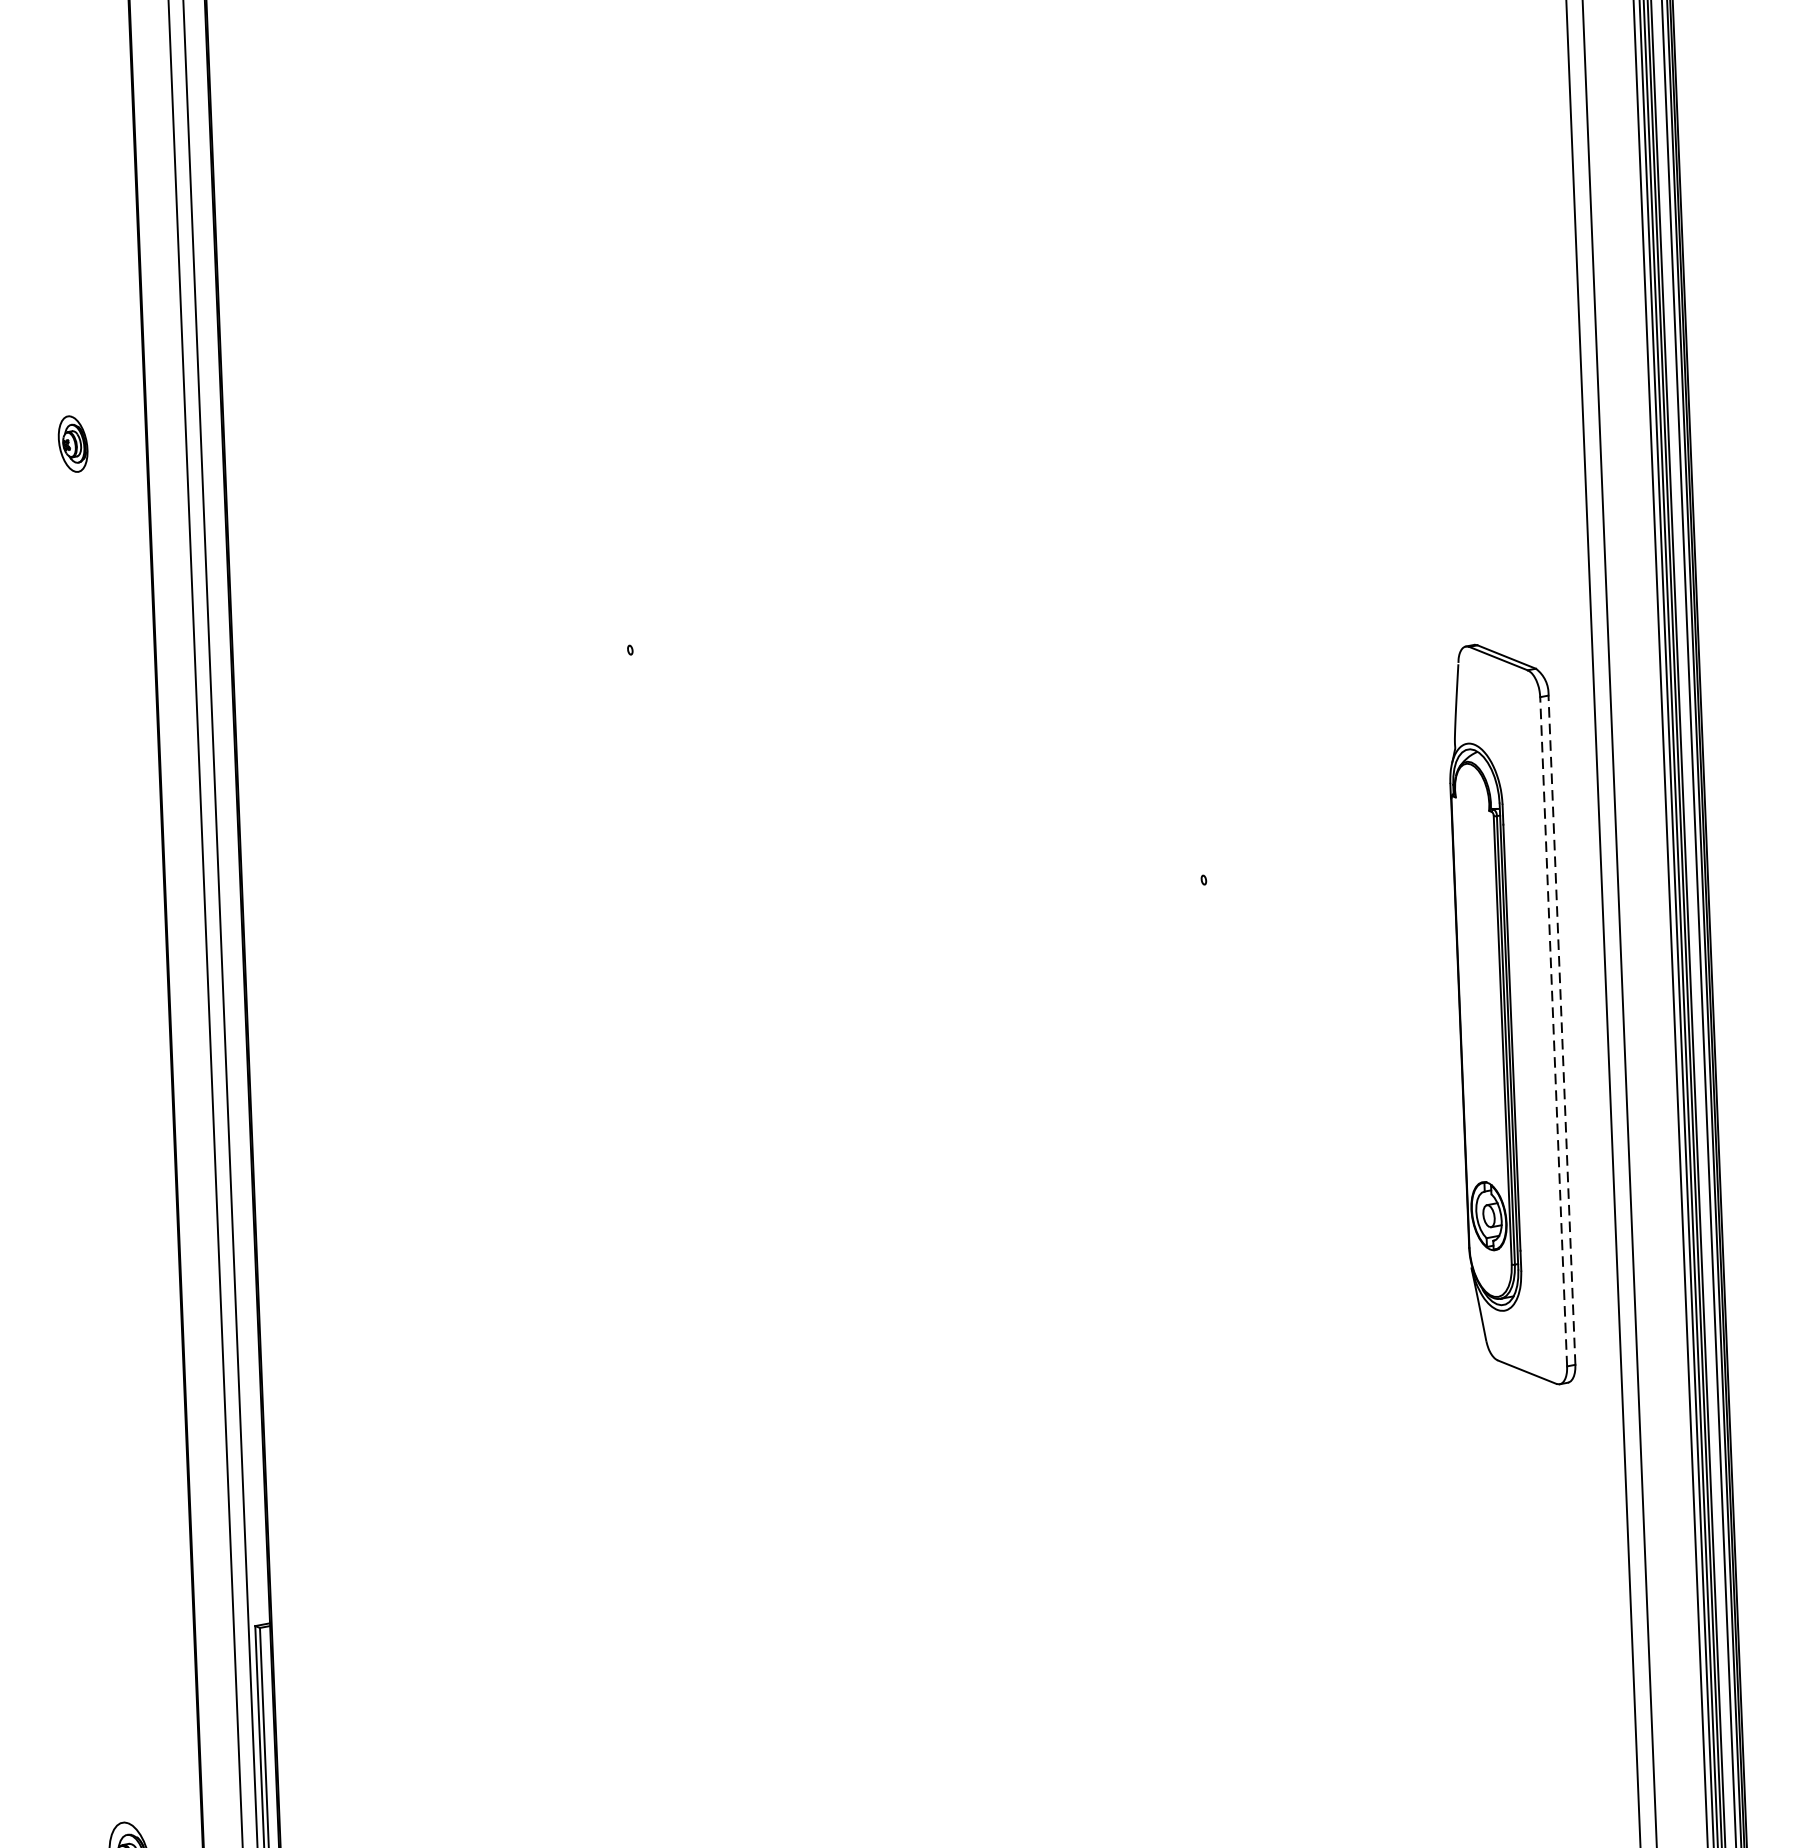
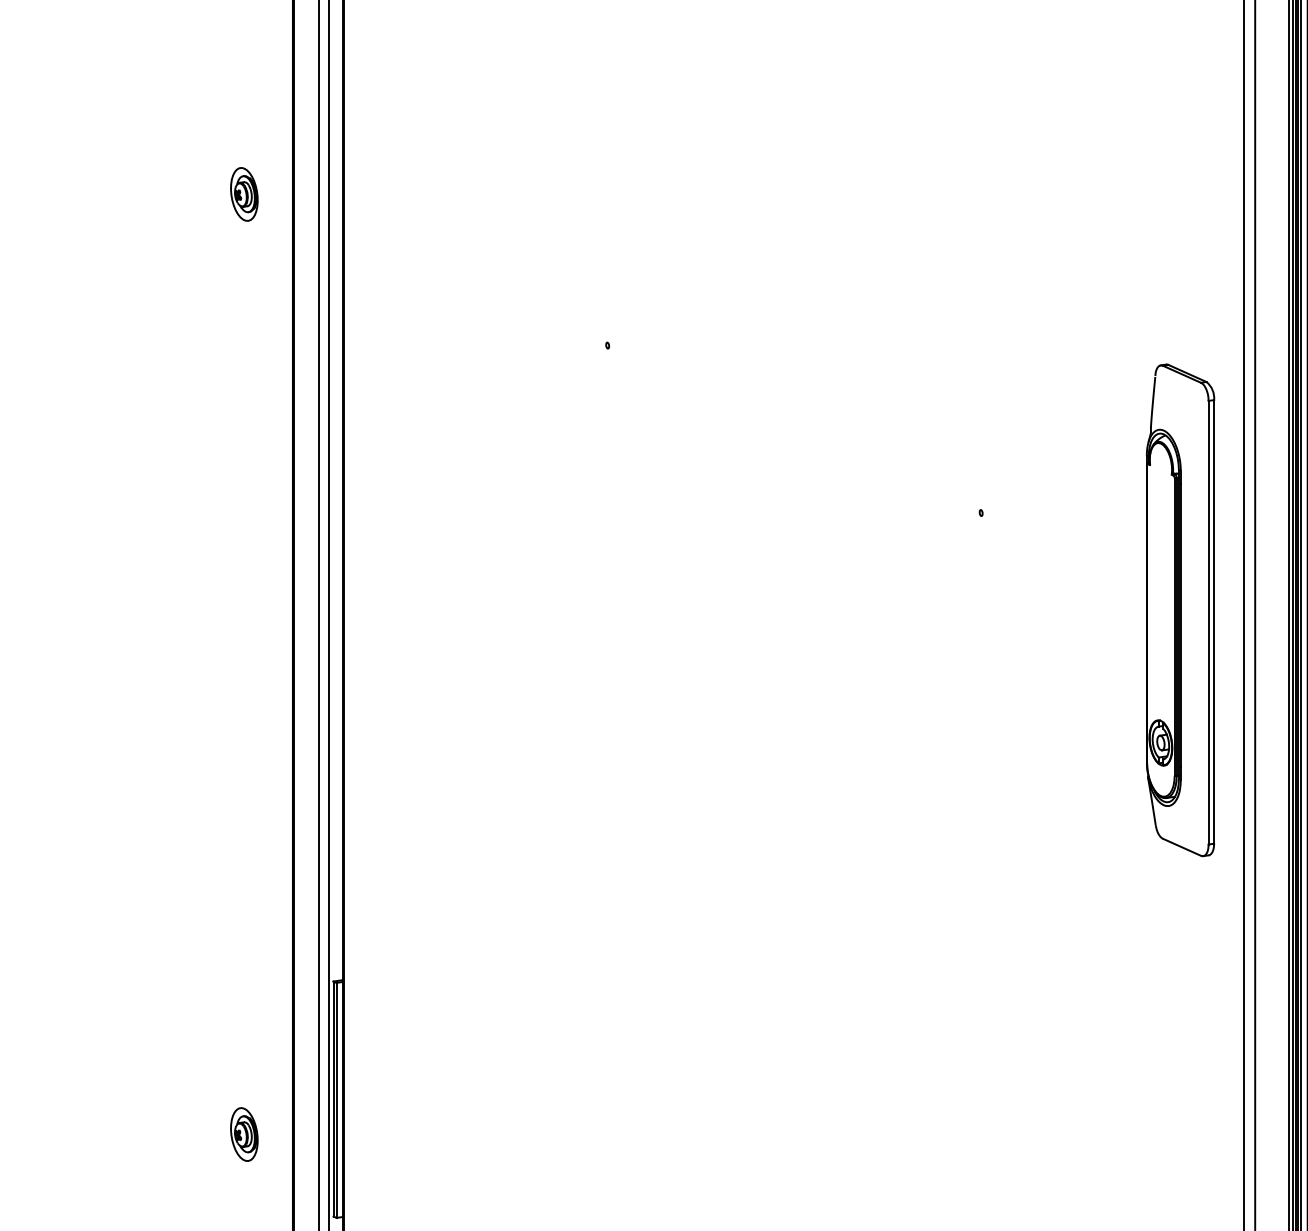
part: (73, 444) -> (244, 194), size x1.43
line: (1562, 1029) -> (1214, 621), dashed -> solid
line: (1553, 1031) -> (1208, 622), dashed -> solid

